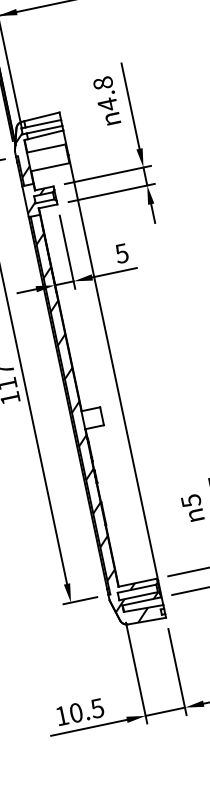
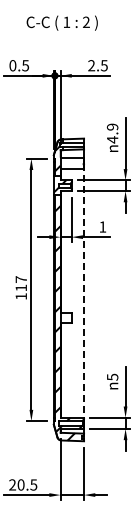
text: (102, 82) -> (112, 126), 4.8 -> 4.9
text: (121, 252) -> (102, 226), 5 -> 1
line: (114, 369) -> (84, 292), solid -> dashed
text: (61, 715) -> (12, 484), 10.5 -> 20.5

